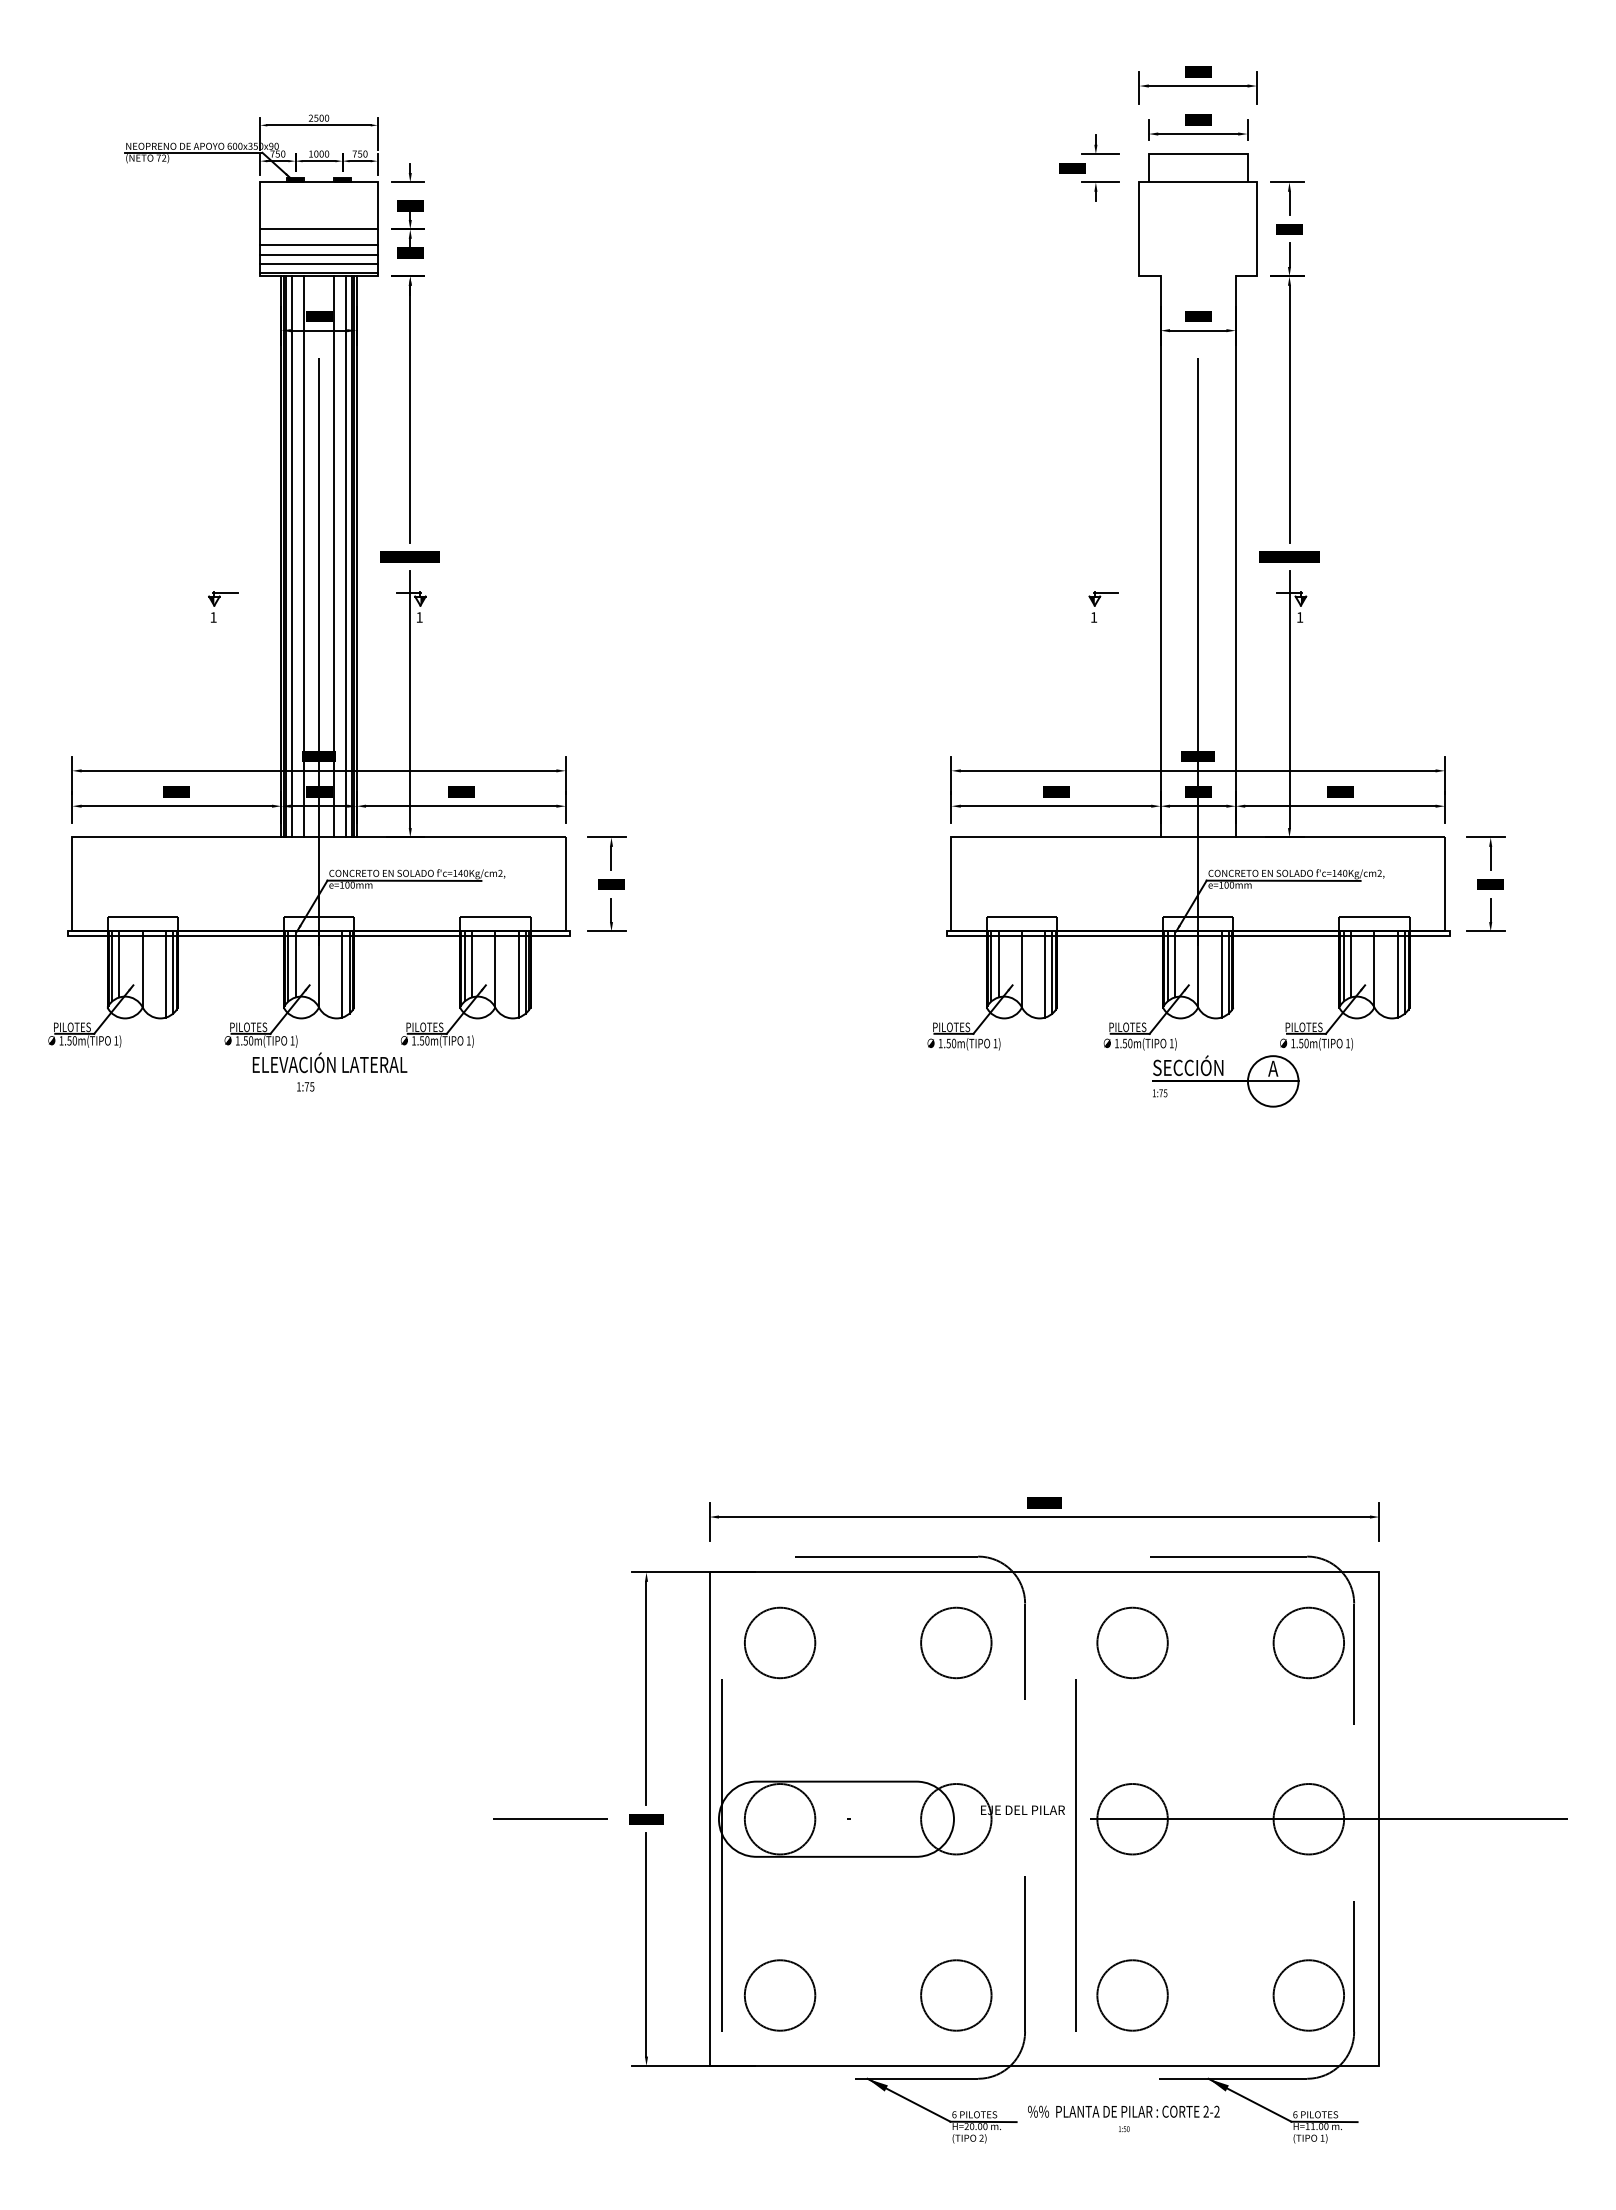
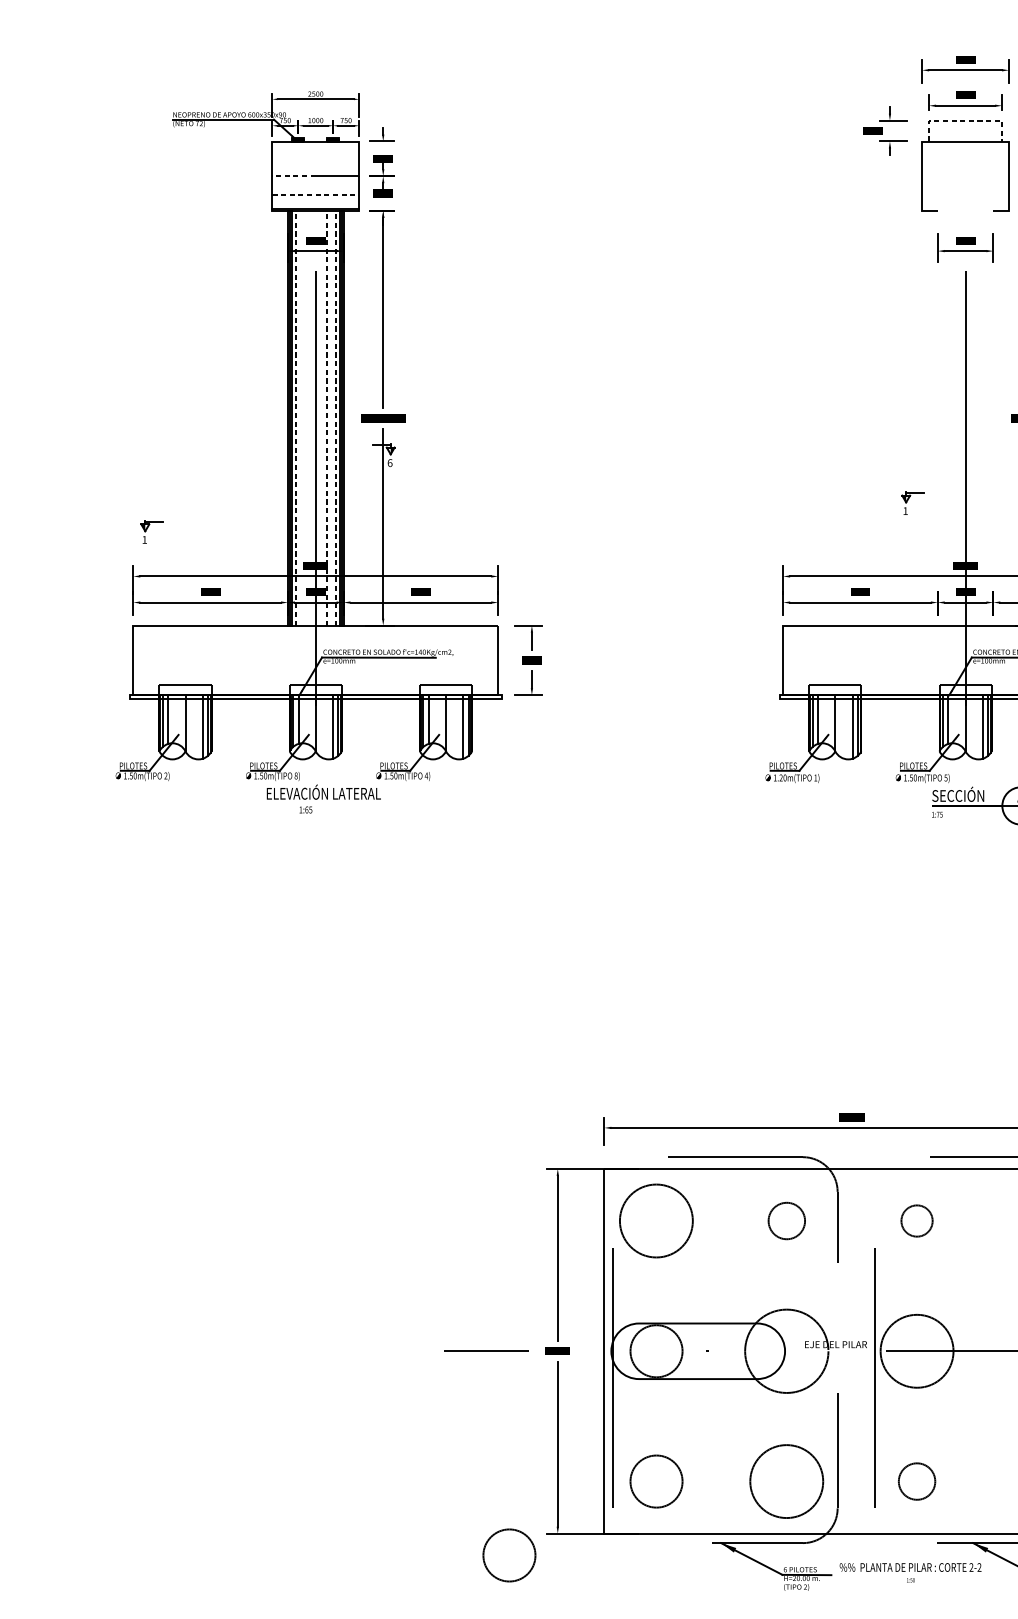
line: (1198, 154) -> (965, 120), solid -> dashed
line: (289, 229) -> (293, 176), solid -> dashed
line: (318, 245) -> (315, 188), removed
line: (319, 254) -> (316, 194), solid -> dashed
line: (318, 263) -> (315, 201), removed
line: (291, 556) -> (295, 418), solid -> dashed
line: (304, 556) -> (305, 418), removed
line: (333, 556) -> (326, 418), solid -> dashed
line: (346, 556) -> (336, 418), solid -> dashed
line: (1160, 556) -> (937, 418), removed
line: (1235, 556) -> (993, 418), removed
part: (217, 602) -> (147, 528), moved
part: (1097, 603) -> (908, 500), moved
text: (419, 617) -> (390, 463), 1 -> 6
text: (116, 1040) -> (166, 775), 1) -> 2)
text: (292, 1040) -> (296, 775), 1) -> 8)
text: (468, 1040) -> (426, 775), 1) -> 4)
text: (948, 1043) -> (781, 777), 1.50m(TIPO -> 1.20m(TIPO
text: (1171, 1043) -> (945, 777), 1) -> 5)
text: (306, 1086) -> (306, 809), 1:75 -> 1:65
circle: (780, 1642) -> (656, 1220), size x1.4
circle: (956, 1642) -> (786, 1220), size x0.7
circle: (1132, 1642) -> (917, 1220), size x0.6
circle: (956, 1818) -> (786, 1350), size x1.6
circle: (1132, 1818) -> (917, 1350), size x1.4
circle: (956, 1995) -> (786, 1481), size x1.4
circle: (1132, 1995) -> (917, 1481), size x0.7
circle: (581, 2095) -> (509, 1555), added

